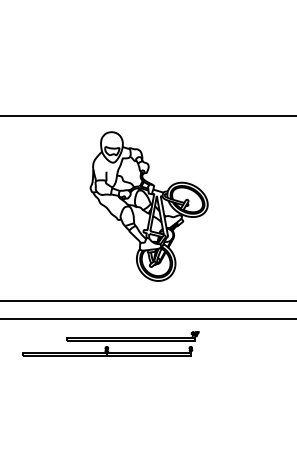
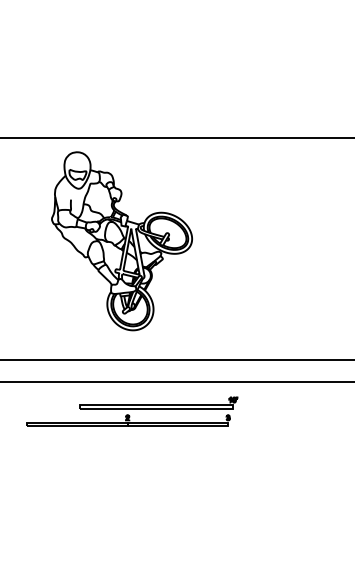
part: (148, 206) -> (121, 241), moved

